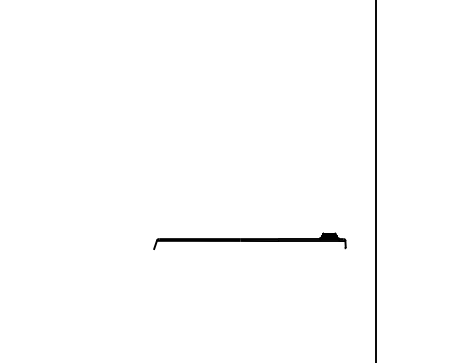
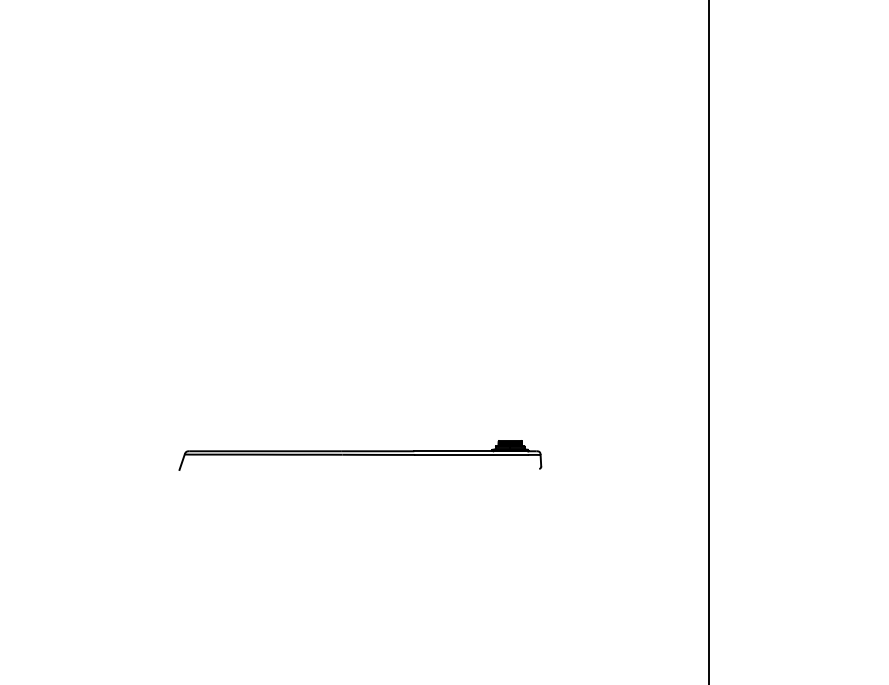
part: (249, 240) -> (359, 453), moved

